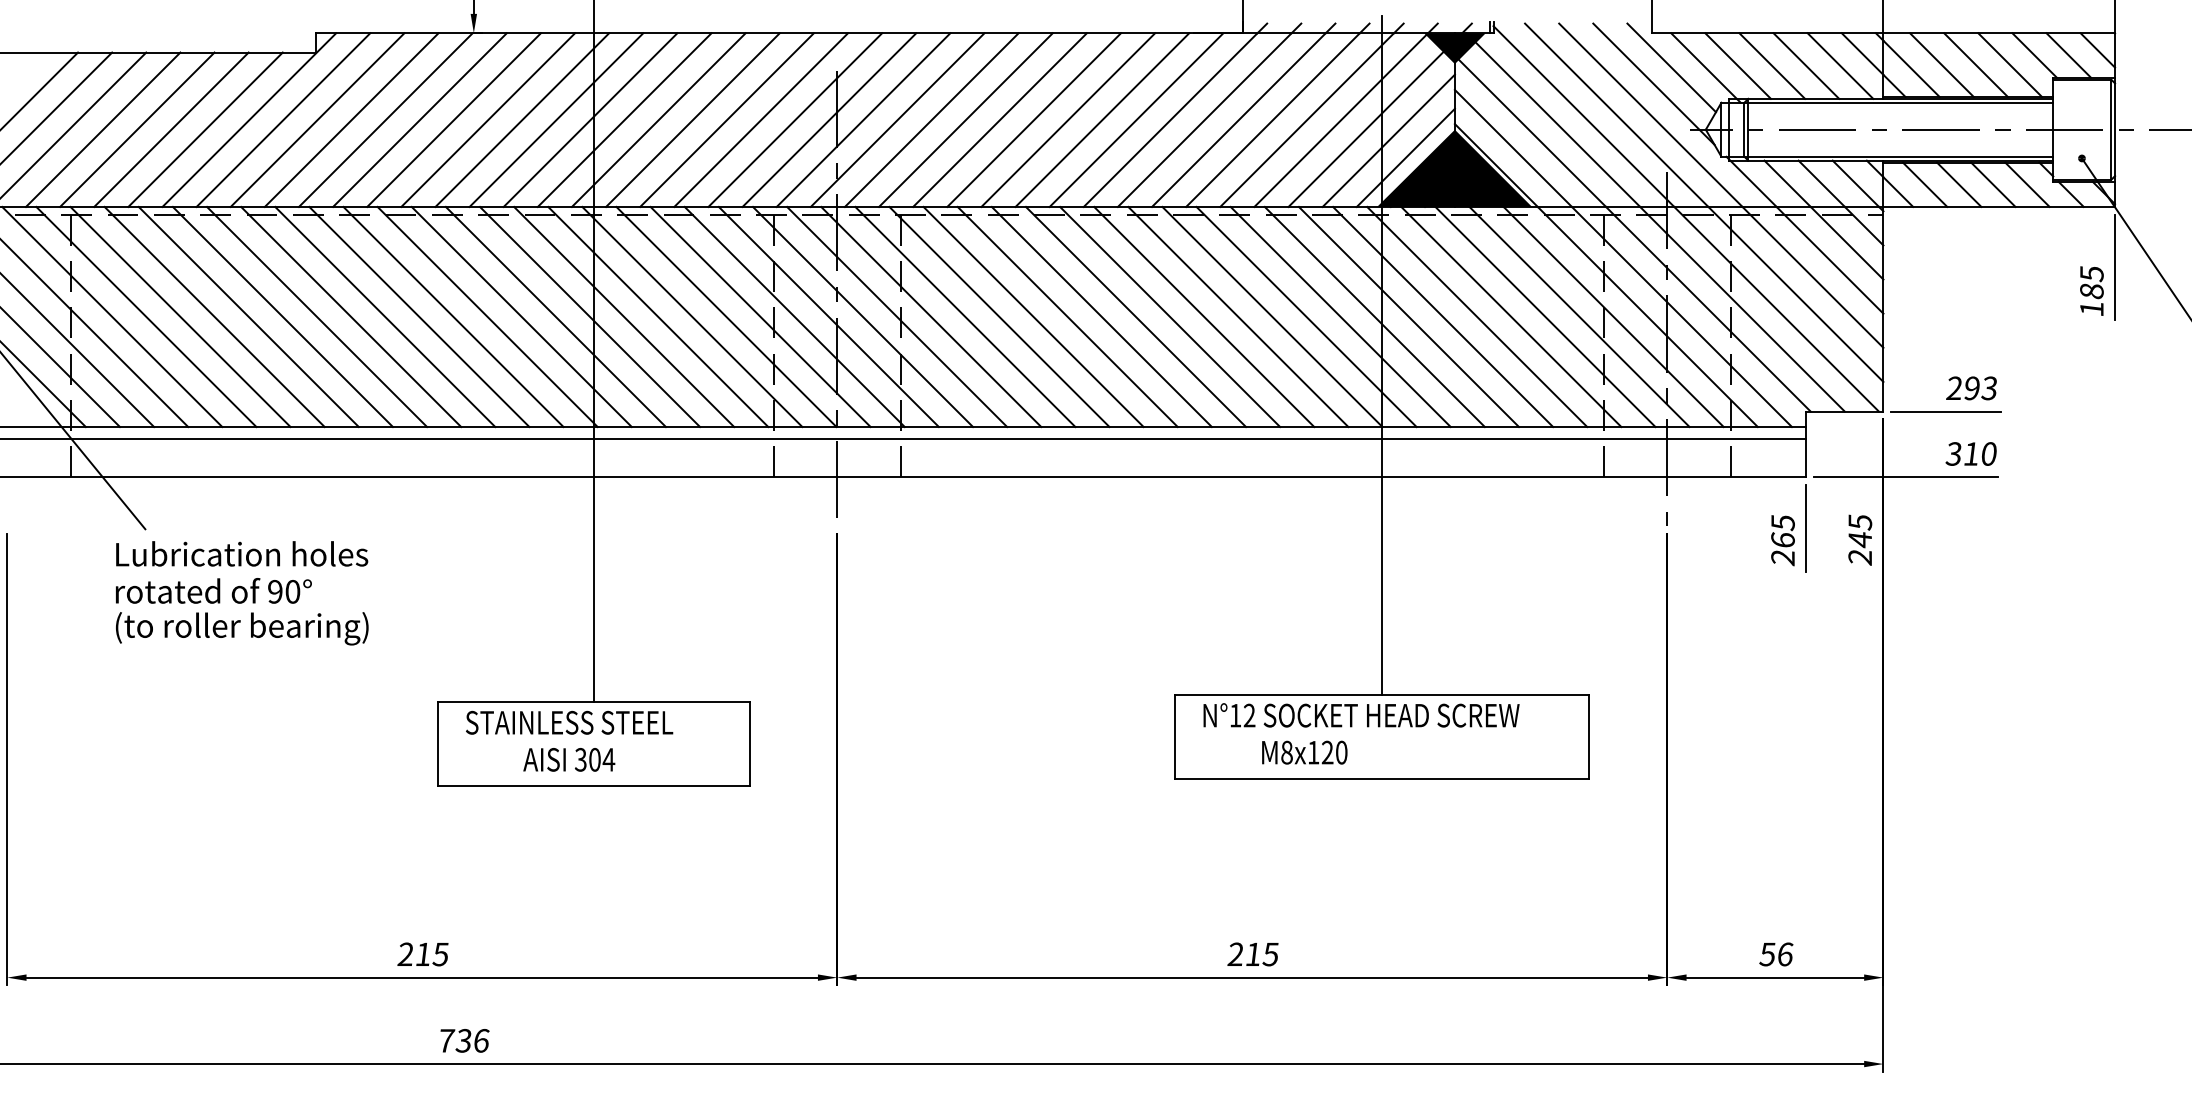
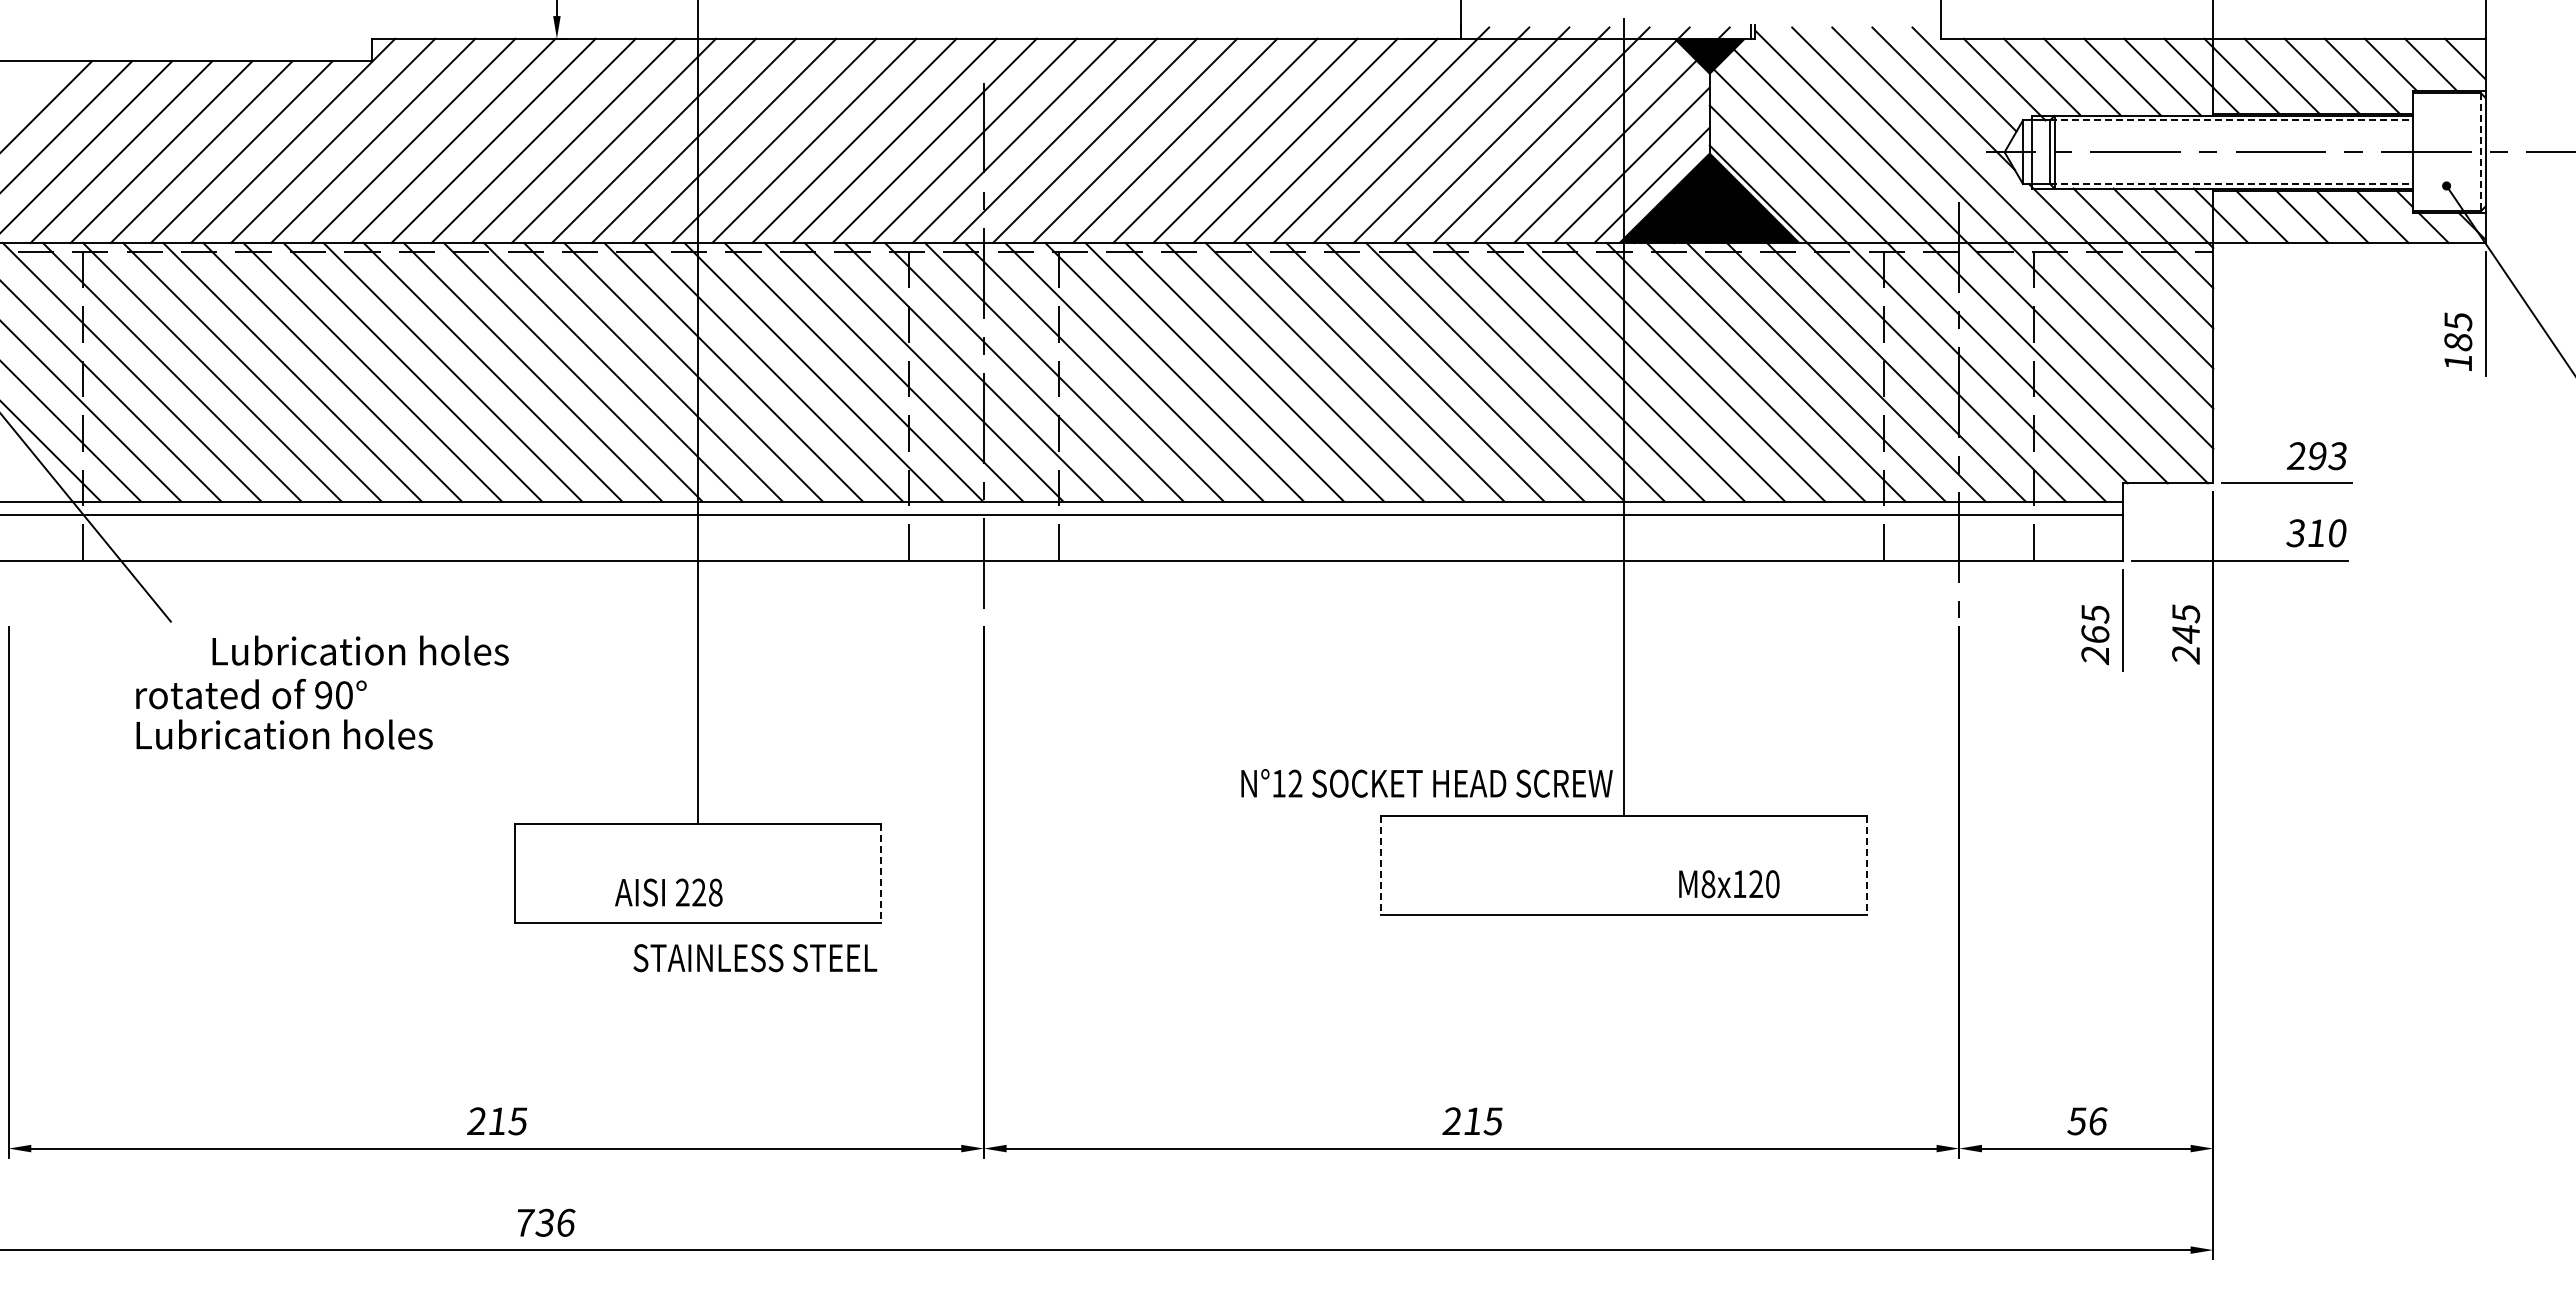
line: (1898, 102) -> (2231, 120), solid -> dashed
line: (2110, 129) -> (2480, 152), solid -> dashed
line: (1898, 156) -> (2231, 183), solid -> dashed
text: (242, 553) -> (360, 650), moved
text: (242, 628) -> (284, 738), (to roller bearing) -> Lubrication holes
text: (1361, 715) -> (1426, 783), moved
text: (569, 723) -> (755, 958), moved
line: (1174, 736) -> (1380, 865), solid -> dashed
line: (1589, 736) -> (1867, 865), solid -> dashed
line: (750, 744) -> (881, 874), solid -> dashed
text: (1304, 752) -> (1729, 884), moved
text: (595, 759) -> (699, 892), 304 -> 228

